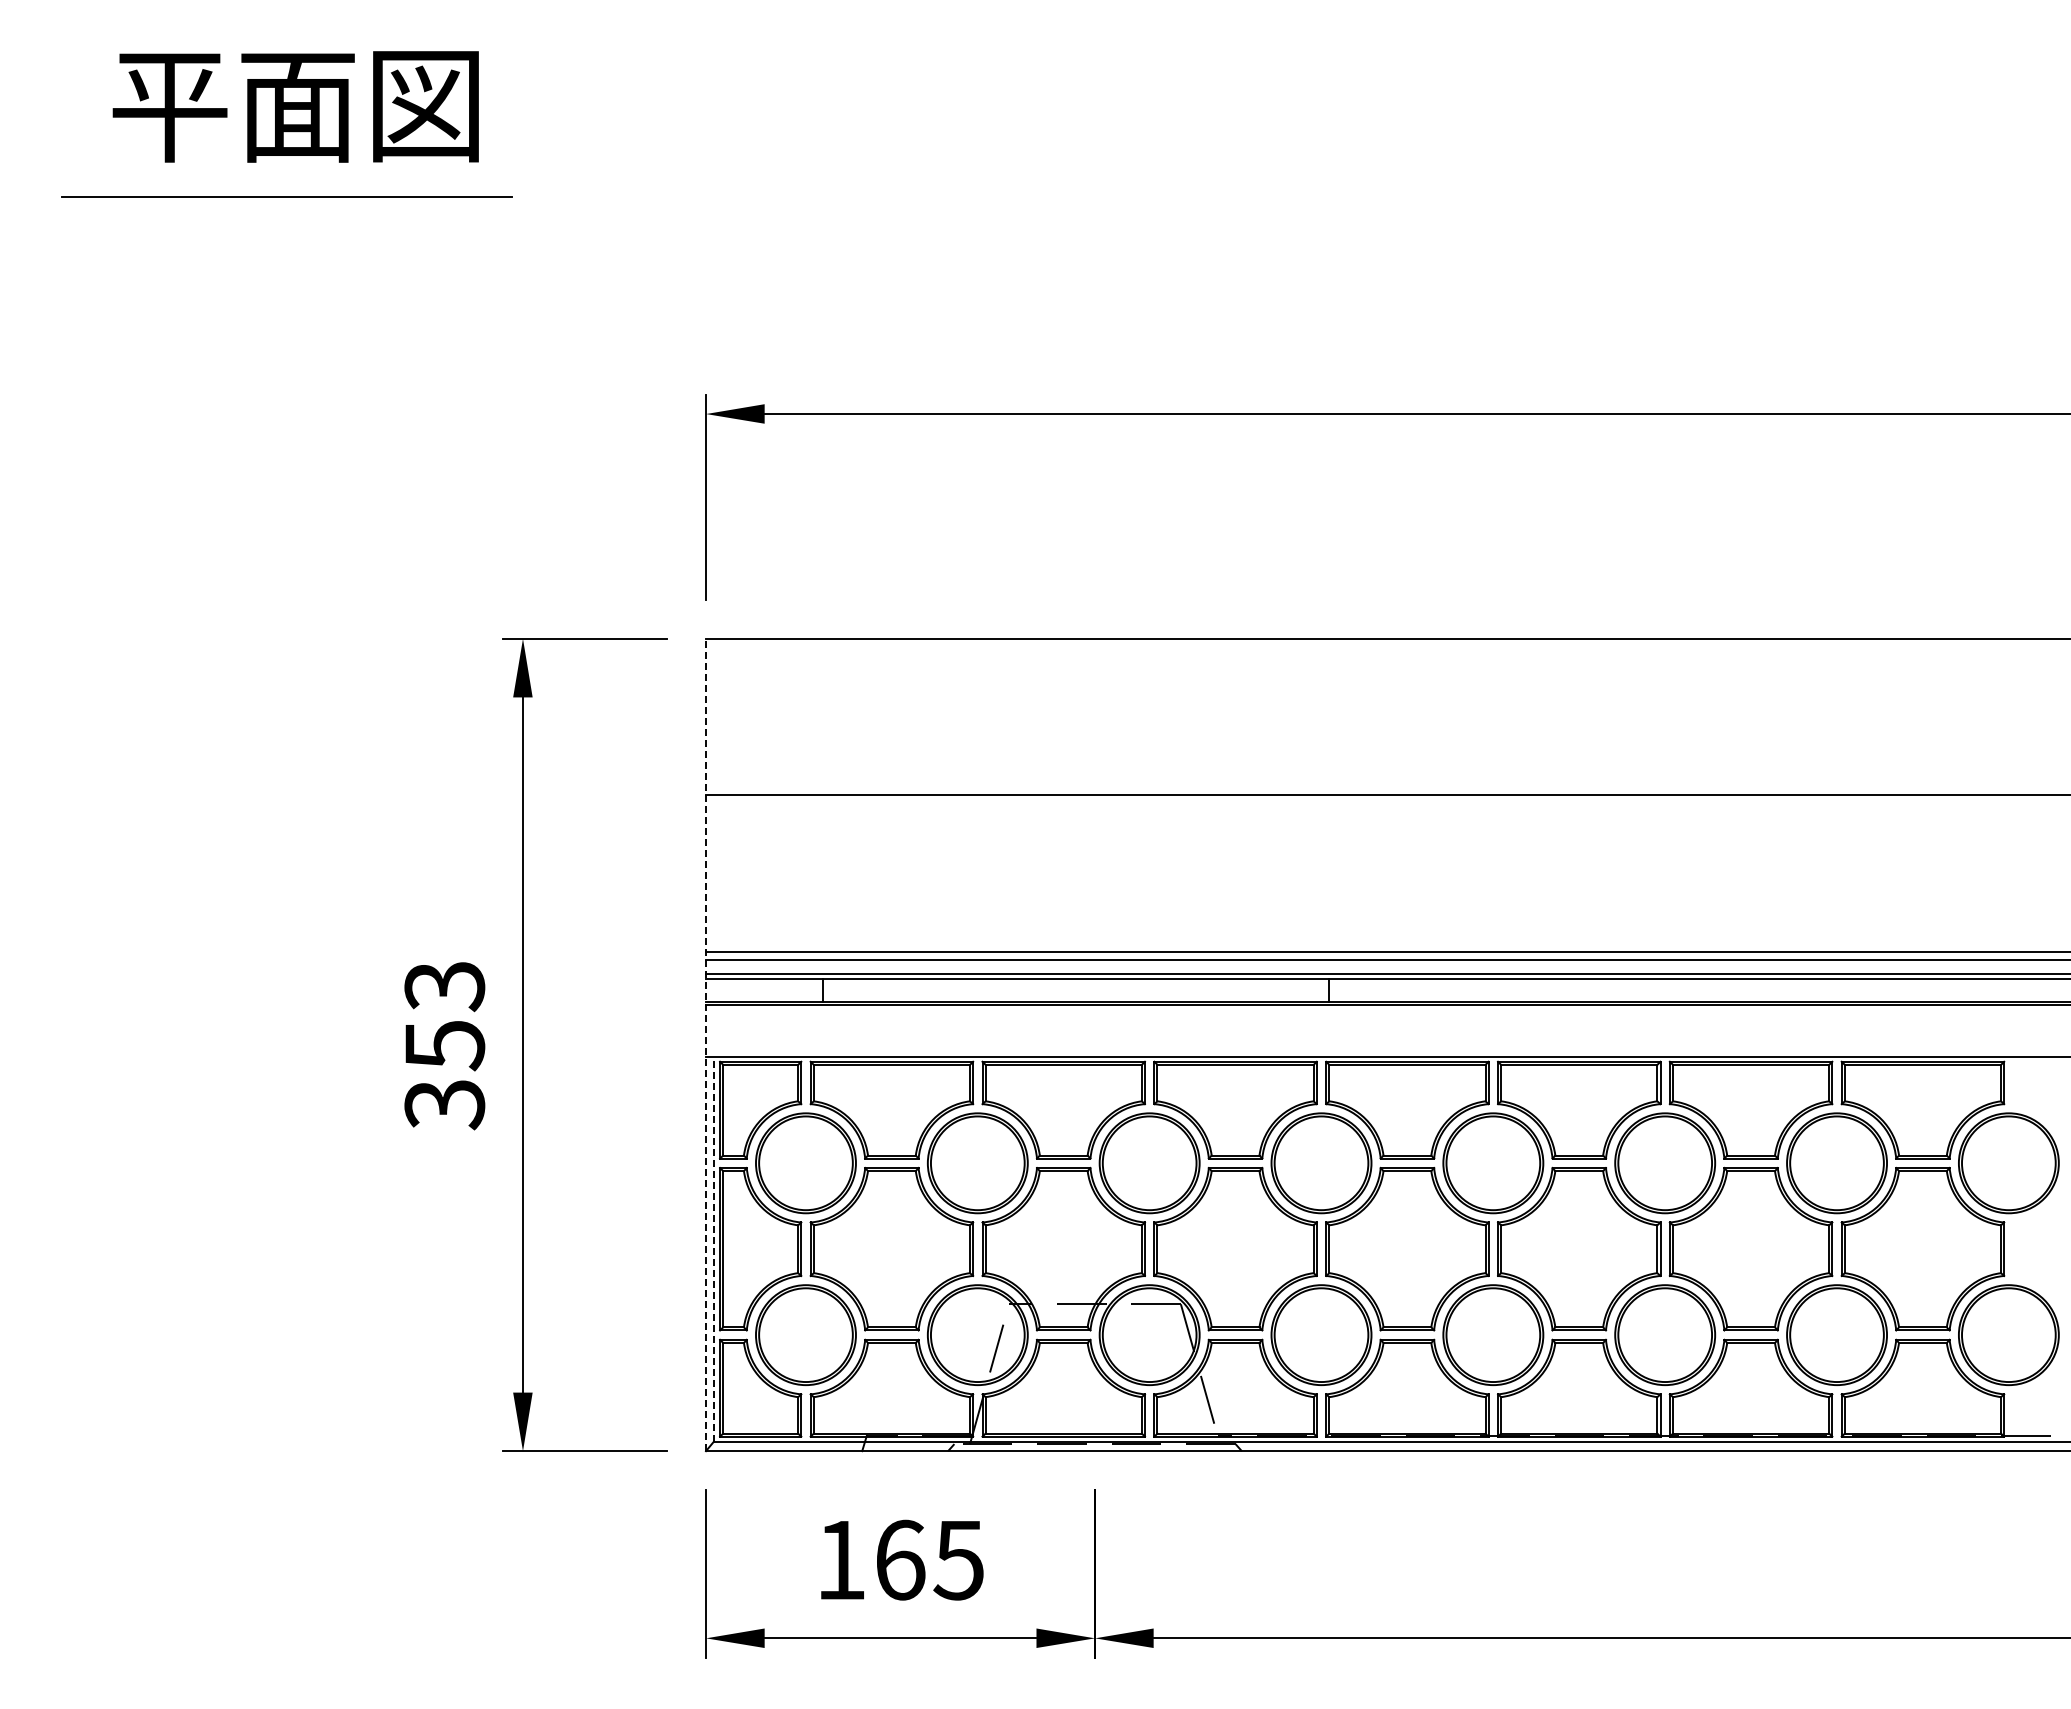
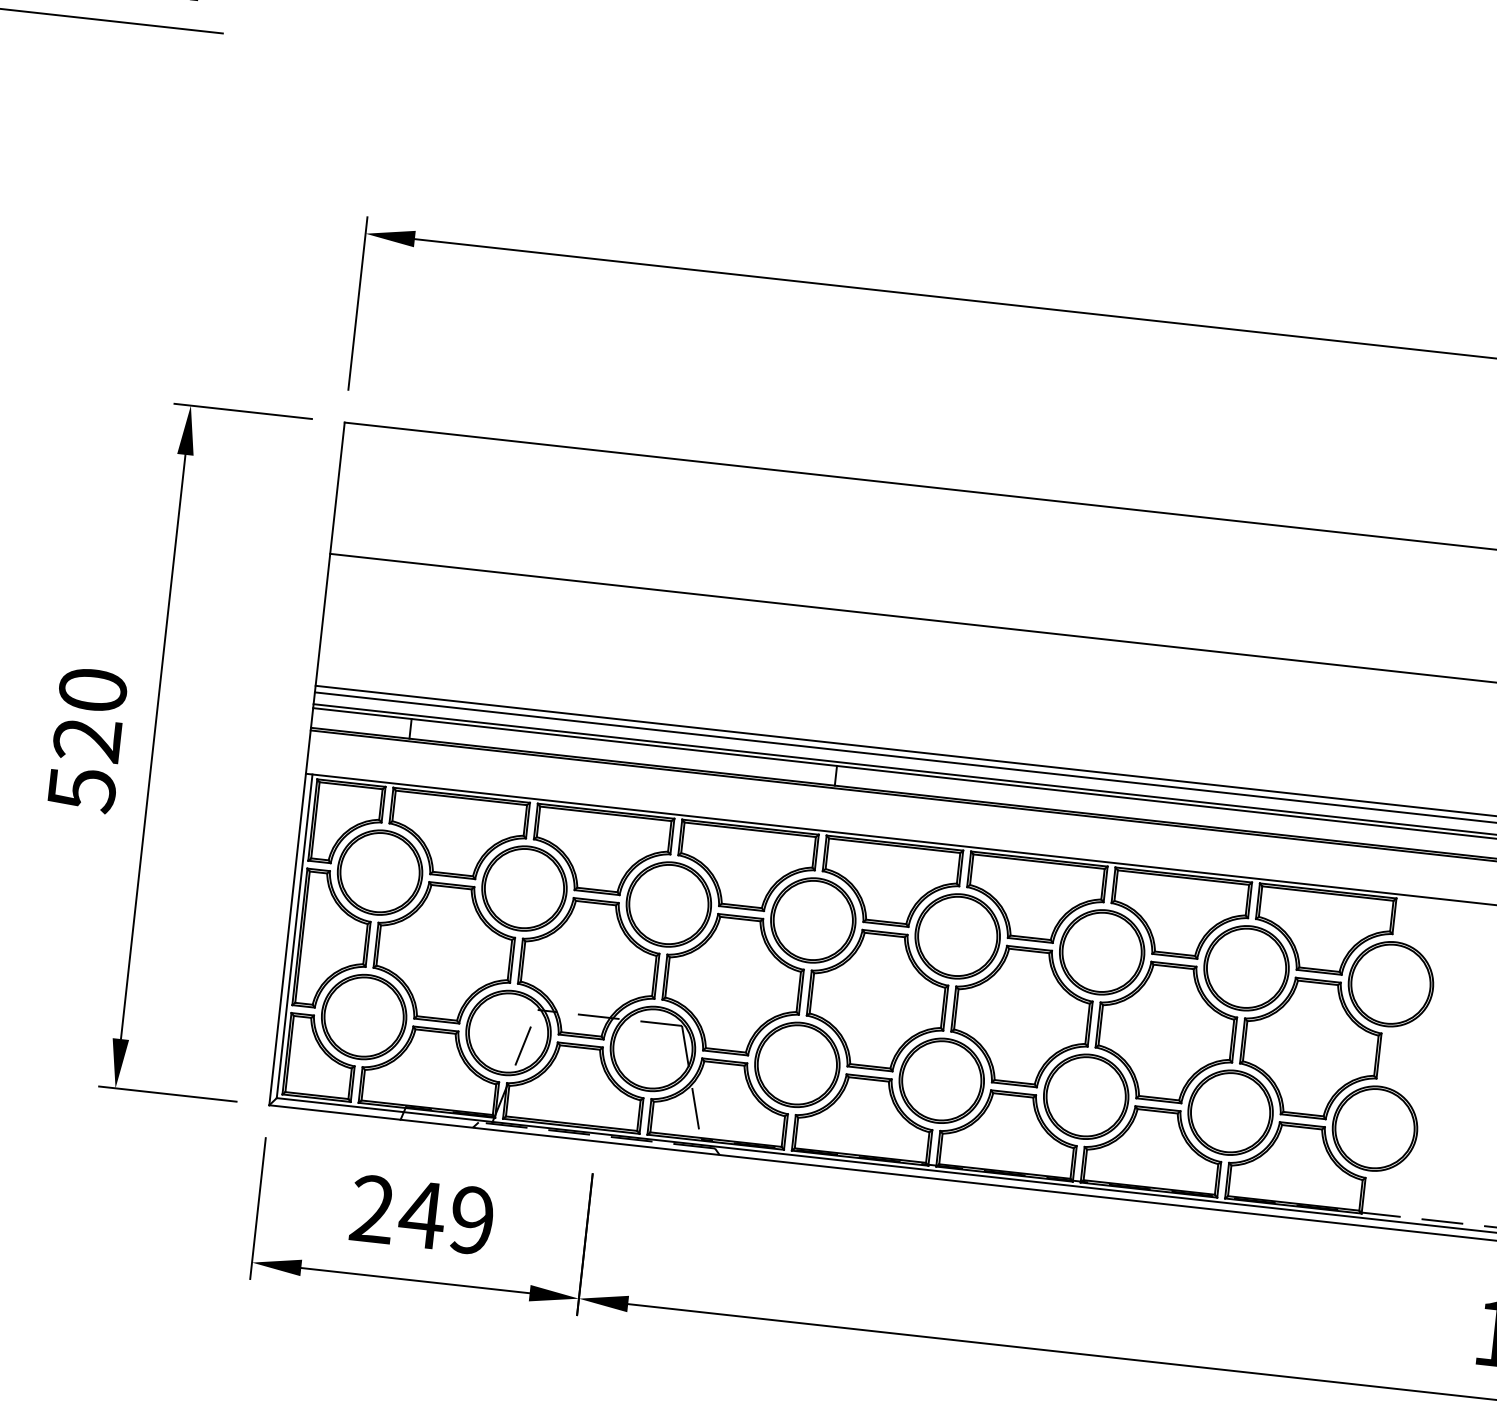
line: (706, 1044) -> (307, 763), dashed -> solid
text: (444, 1045) -> (87, 740), 353 -> 520
line: (713, 1249) -> (294, 936), dashed -> solid
text: (899, 1559) -> (421, 1214), 165 -> 249

